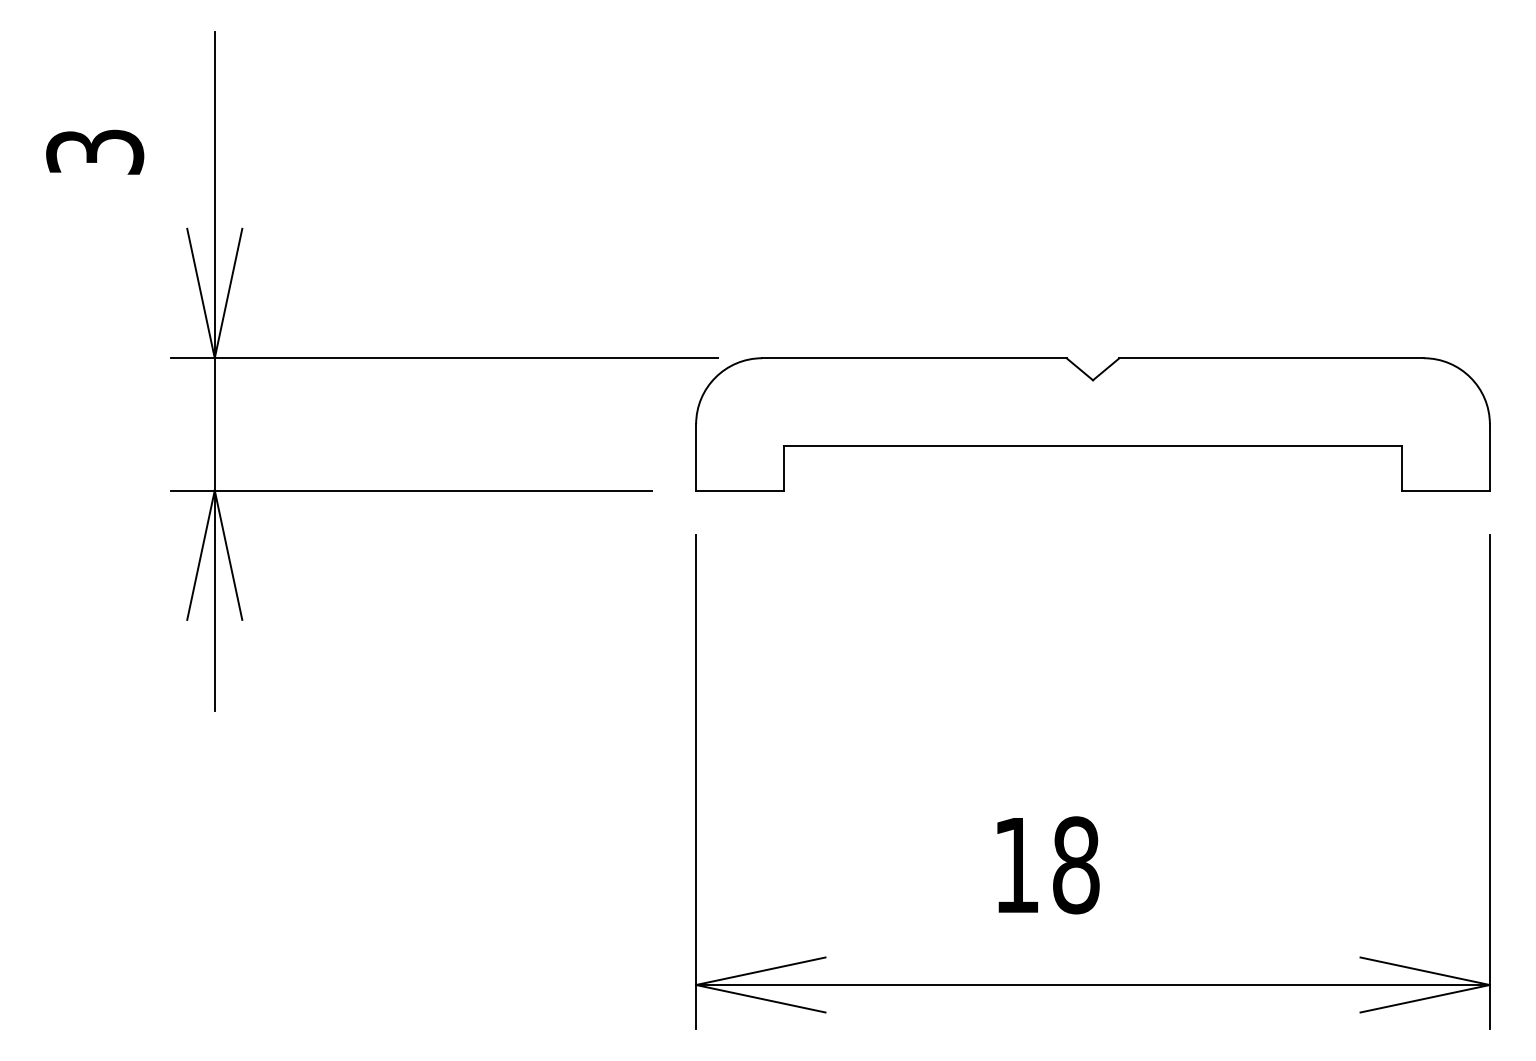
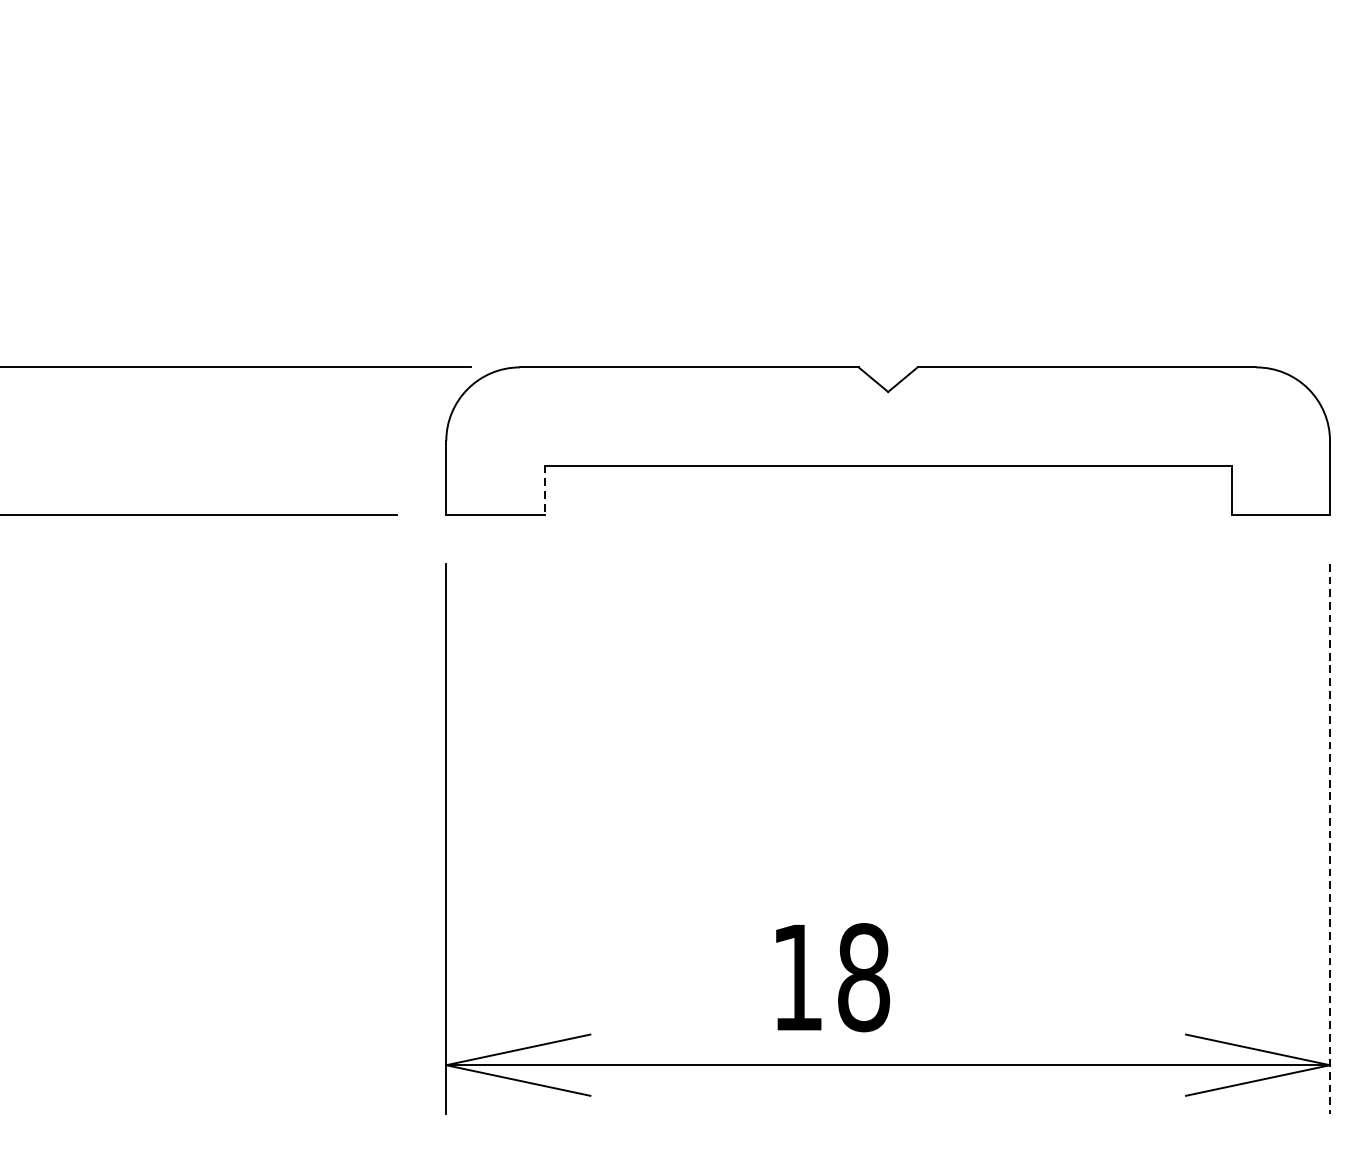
line: (784, 468) -> (544, 490), solid -> dashed
line: (1489, 782) -> (1329, 839), solid -> dashed
text: (1048, 865) -> (833, 977), moved

